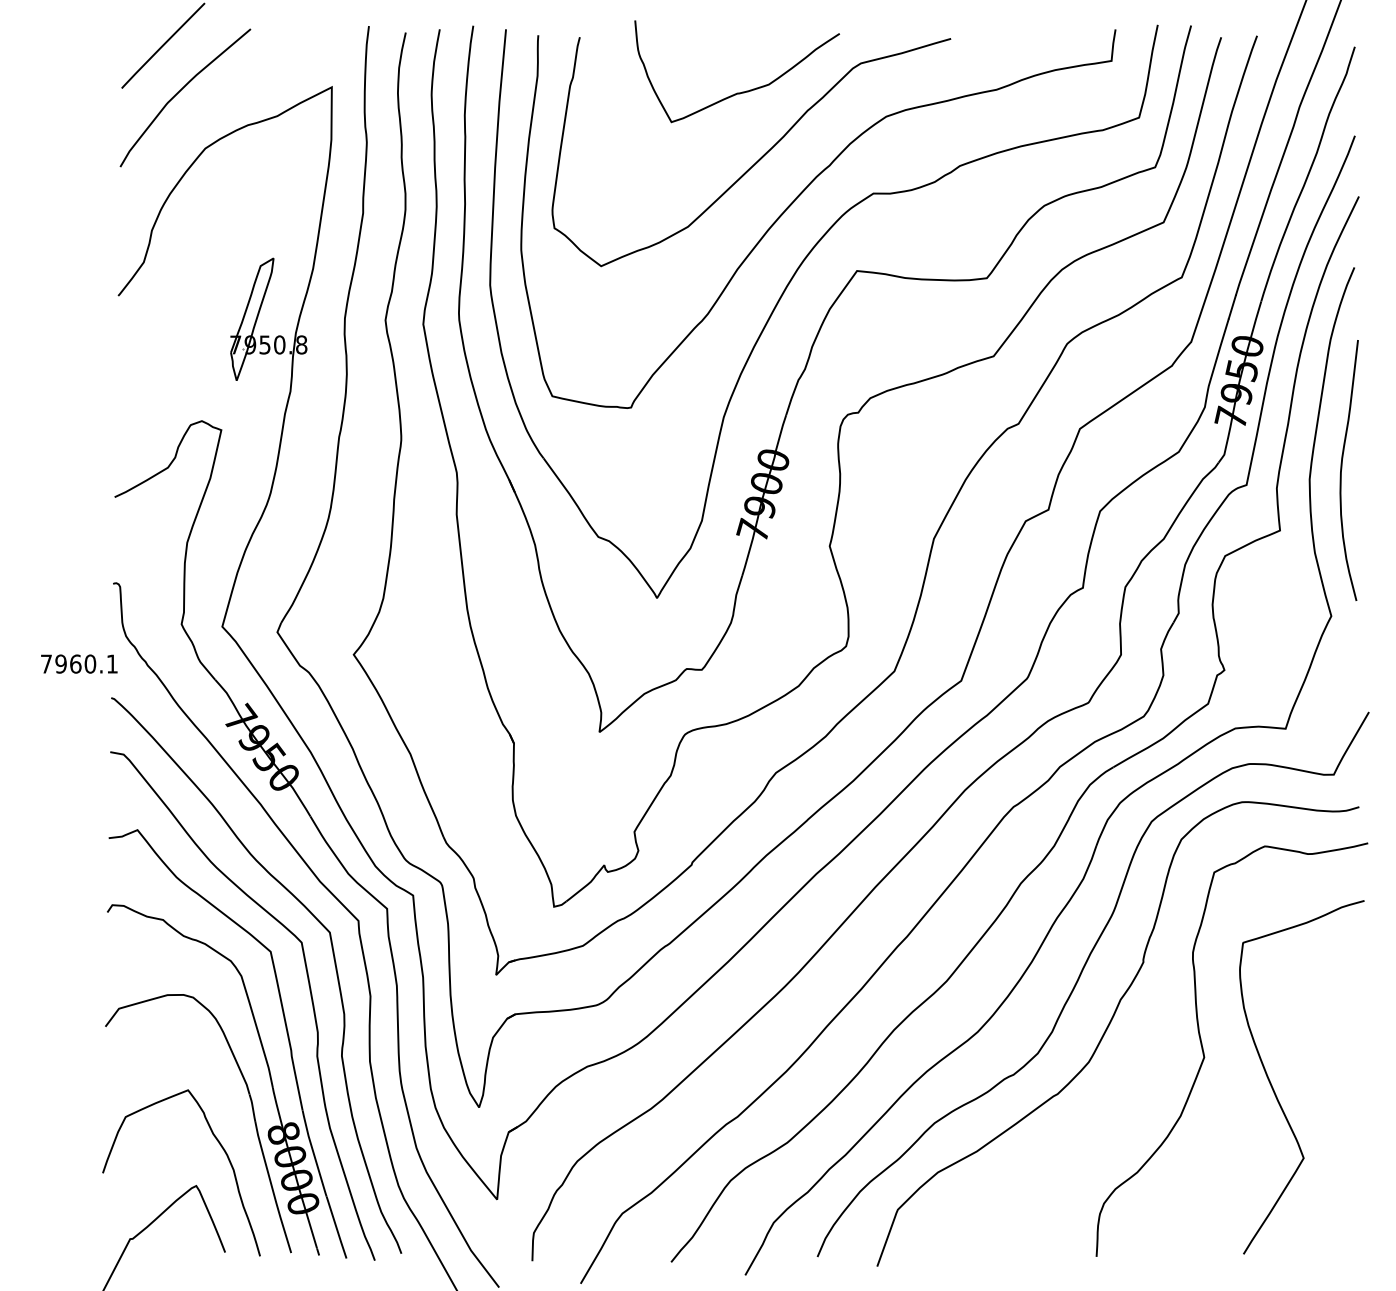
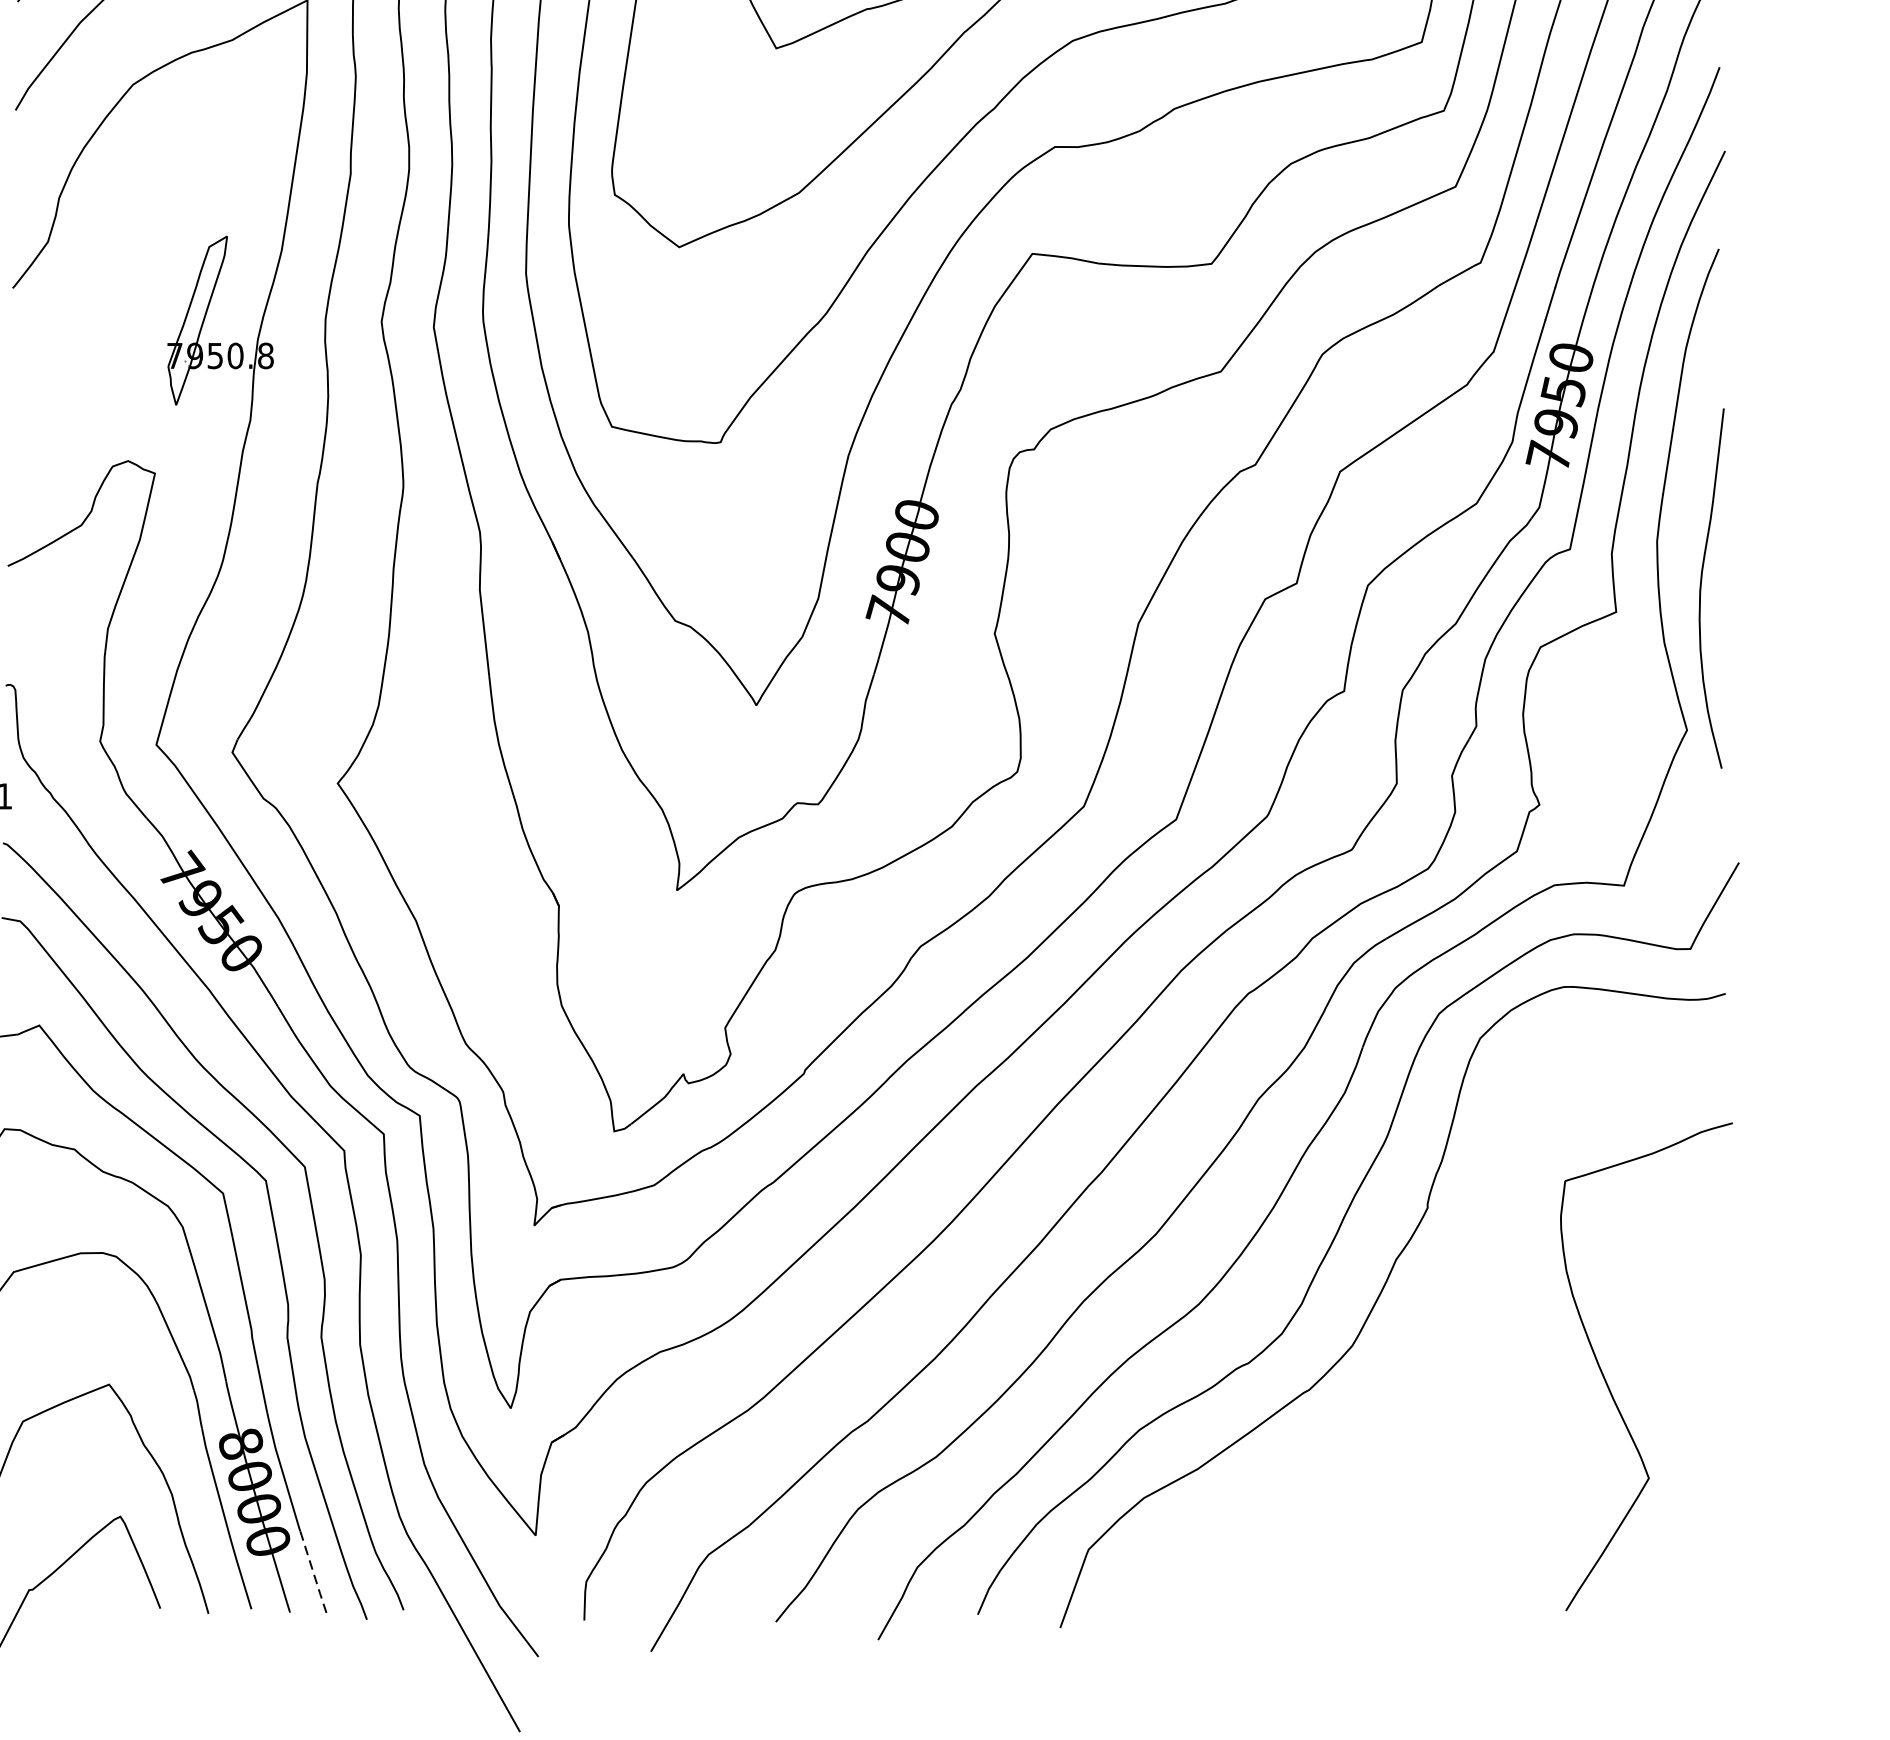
curve: (1342, 469) -> (1702, 587), moved
curve: (1204, 1052) -> (1511, 1332), removed
line: (336, 1228) -> (313, 1575), solid -> dashed

